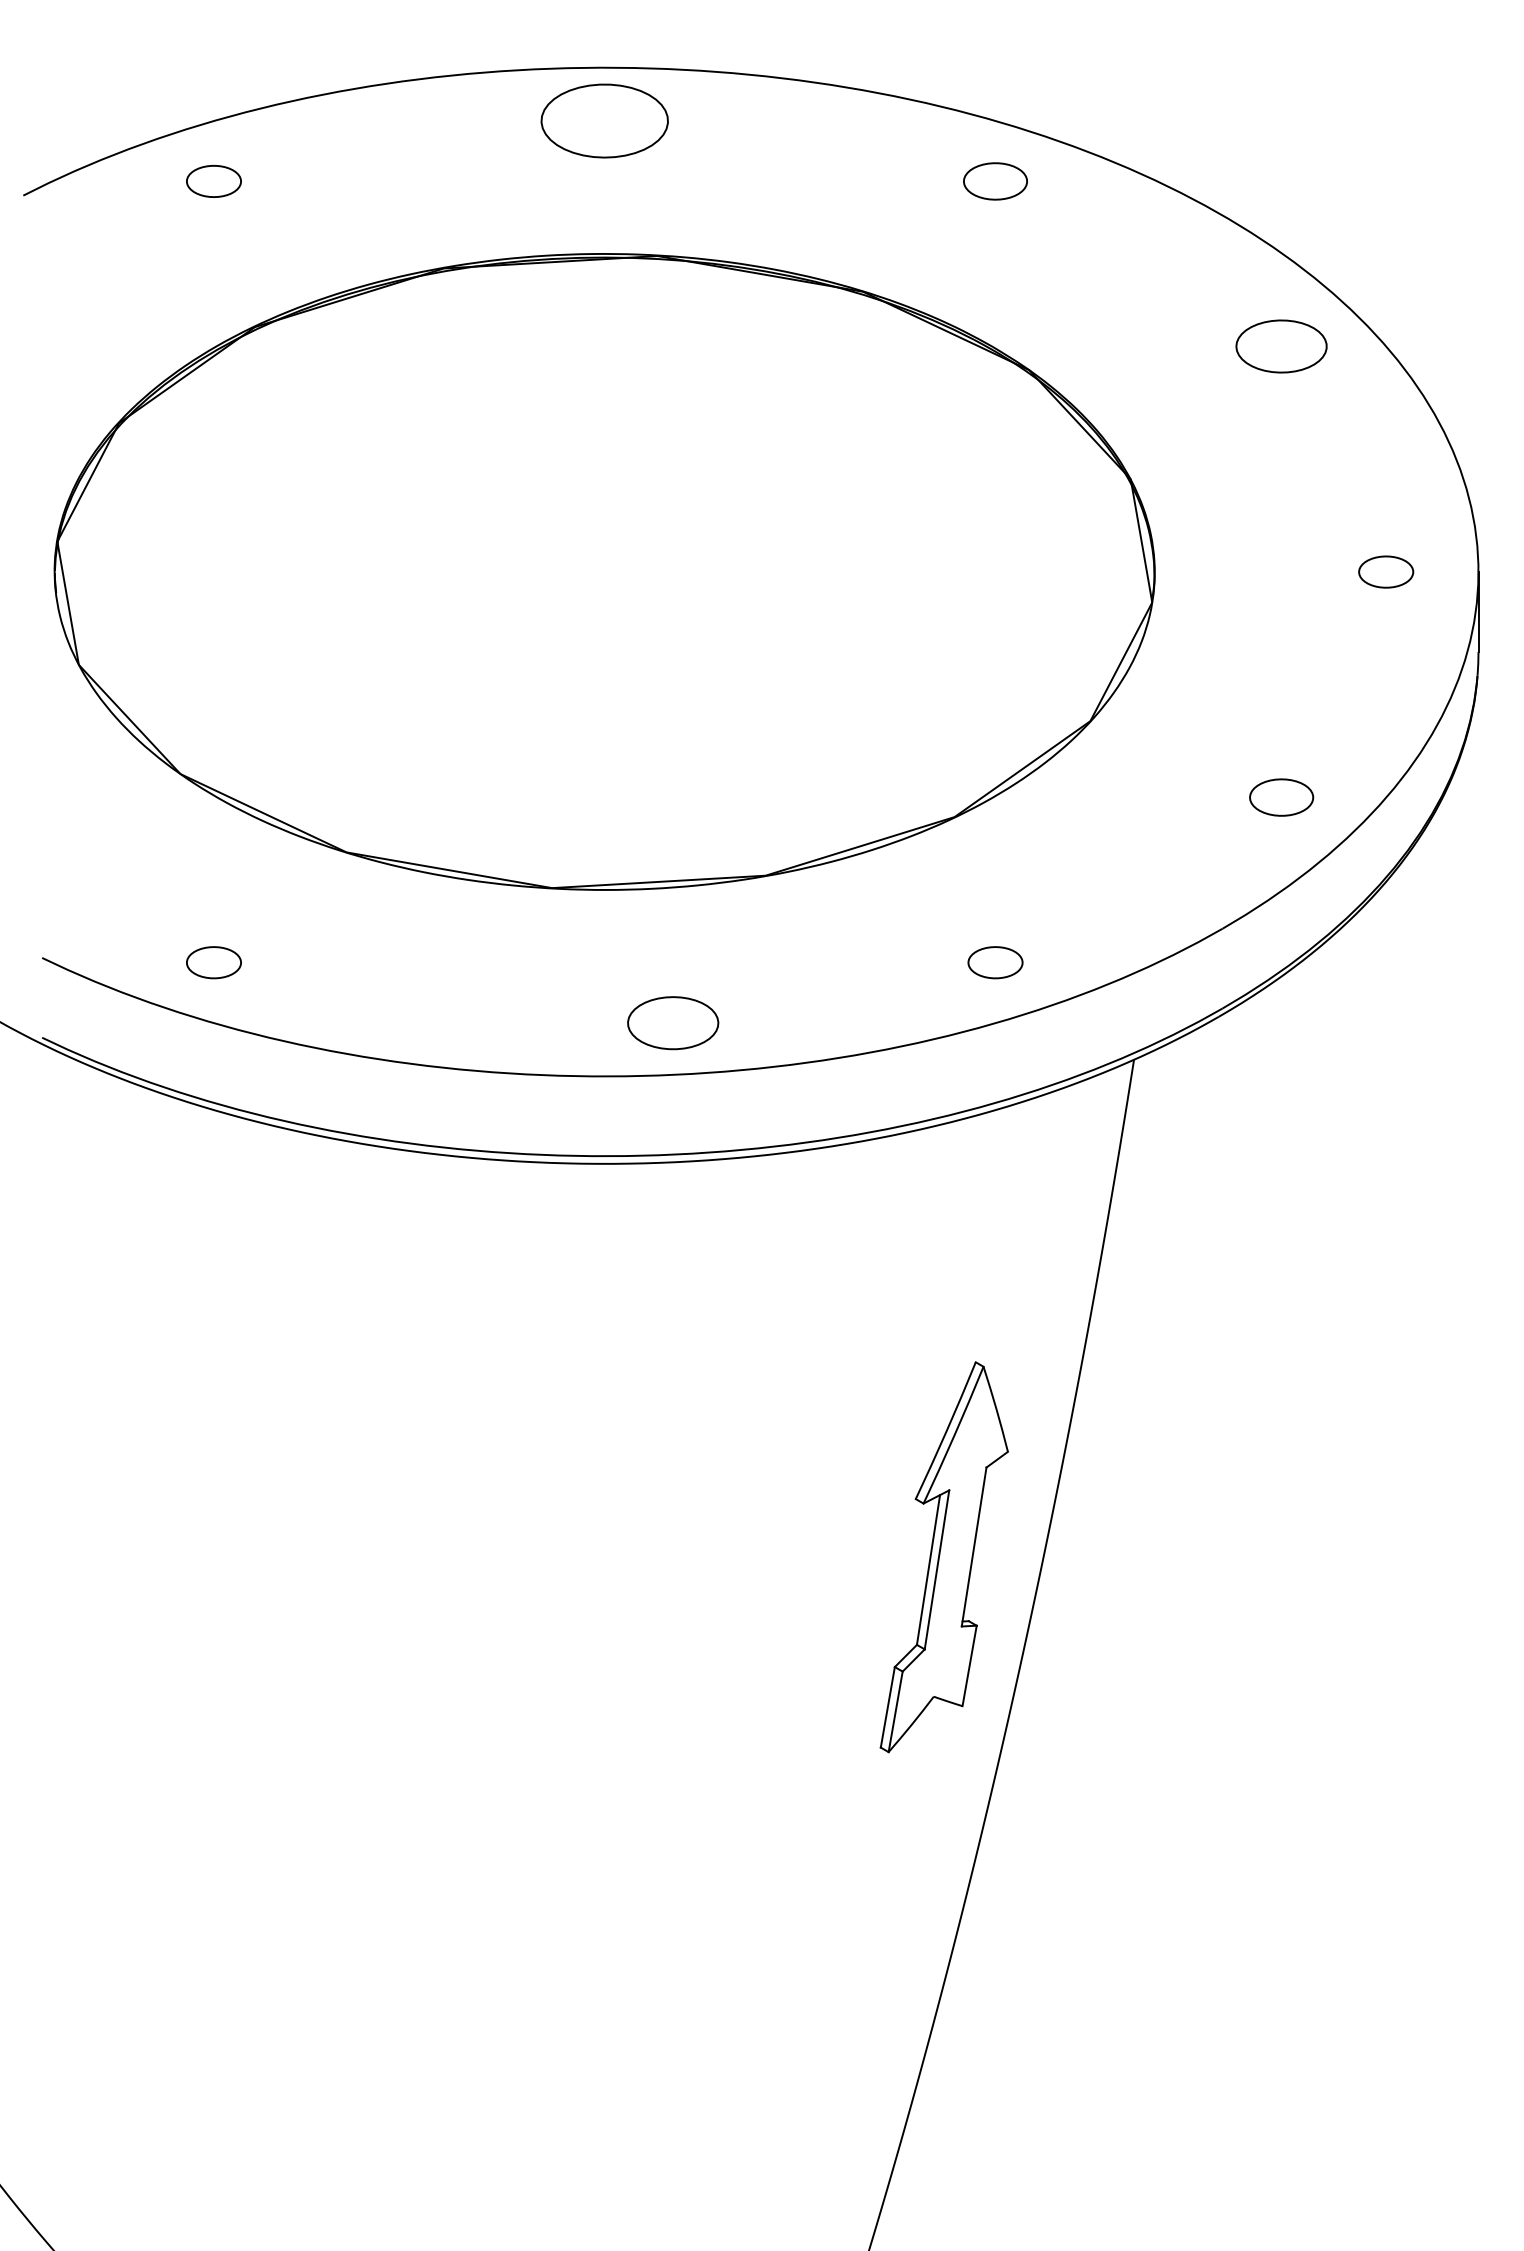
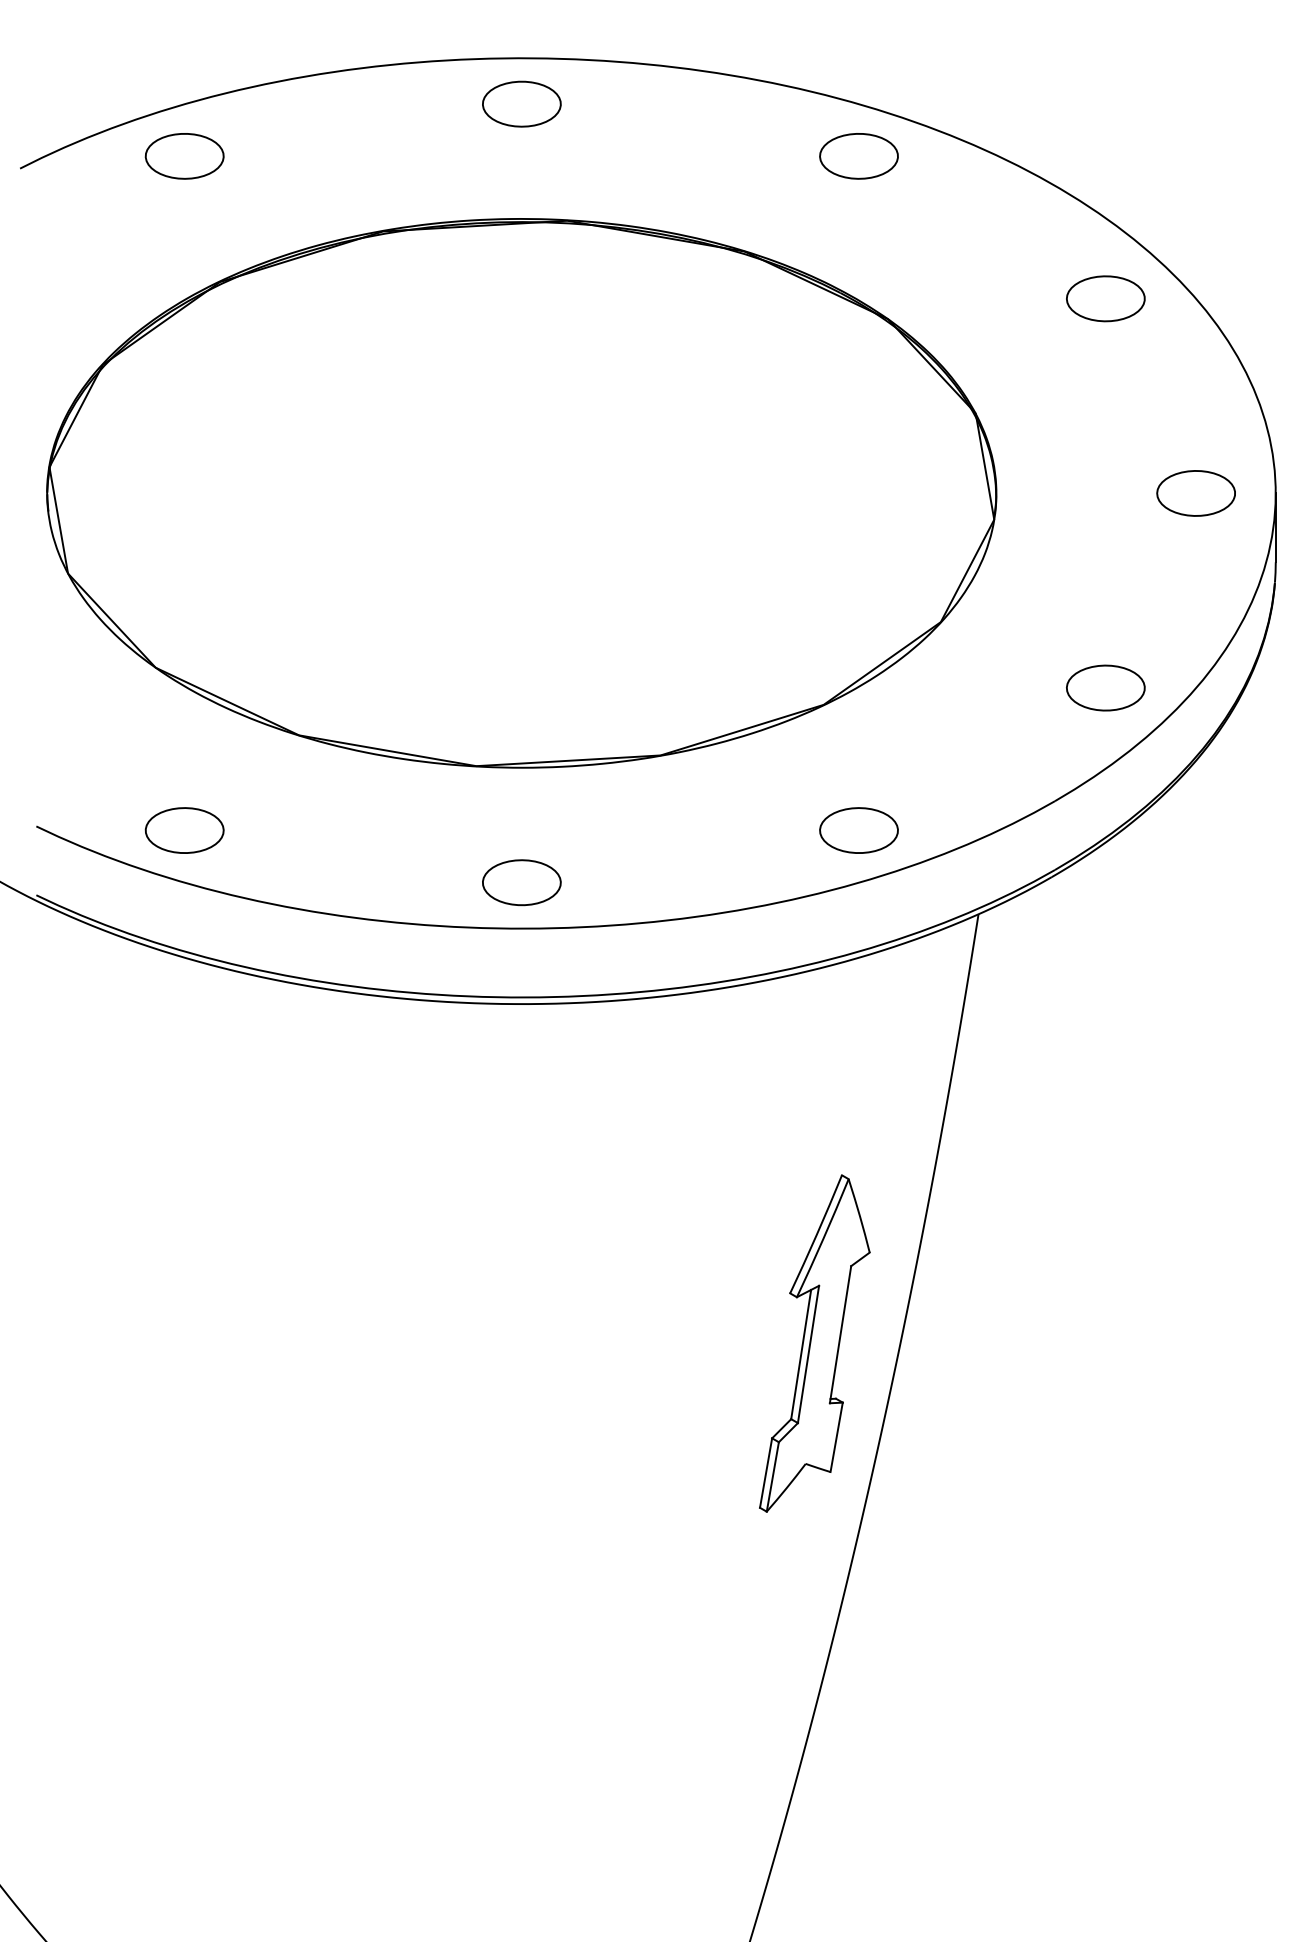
part: (604, 120) -> (521, 103), size x0.71
part: (213, 181) -> (184, 156), size x1.67
part: (994, 181) -> (858, 156), size x1.43
part: (1385, 572) -> (1195, 493), size x1.67
part: (1281, 796) -> (1105, 687), size x1.43
part: (213, 962) -> (184, 830), size x1.67
part: (994, 962) -> (858, 830), size x1.67
part: (672, 1022) -> (521, 882), moved

